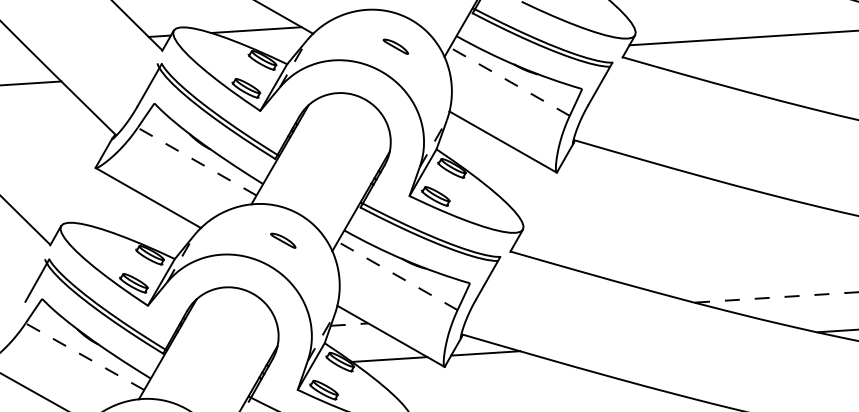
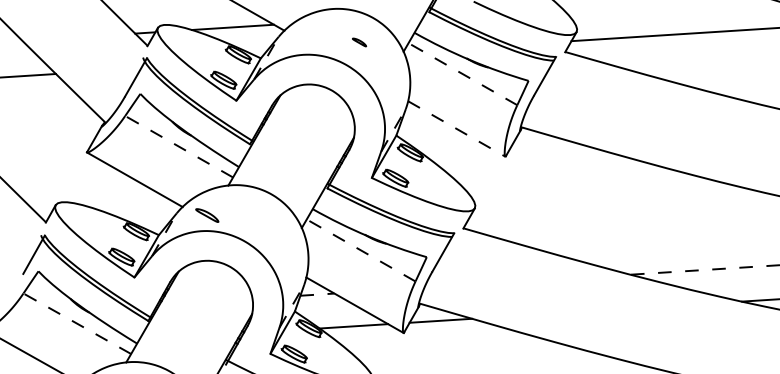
part: (395, 46) -> (359, 42), size x0.6
line: (503, 142) -> (457, 129), solid -> dashed
part: (283, 240) -> (207, 215), moved

